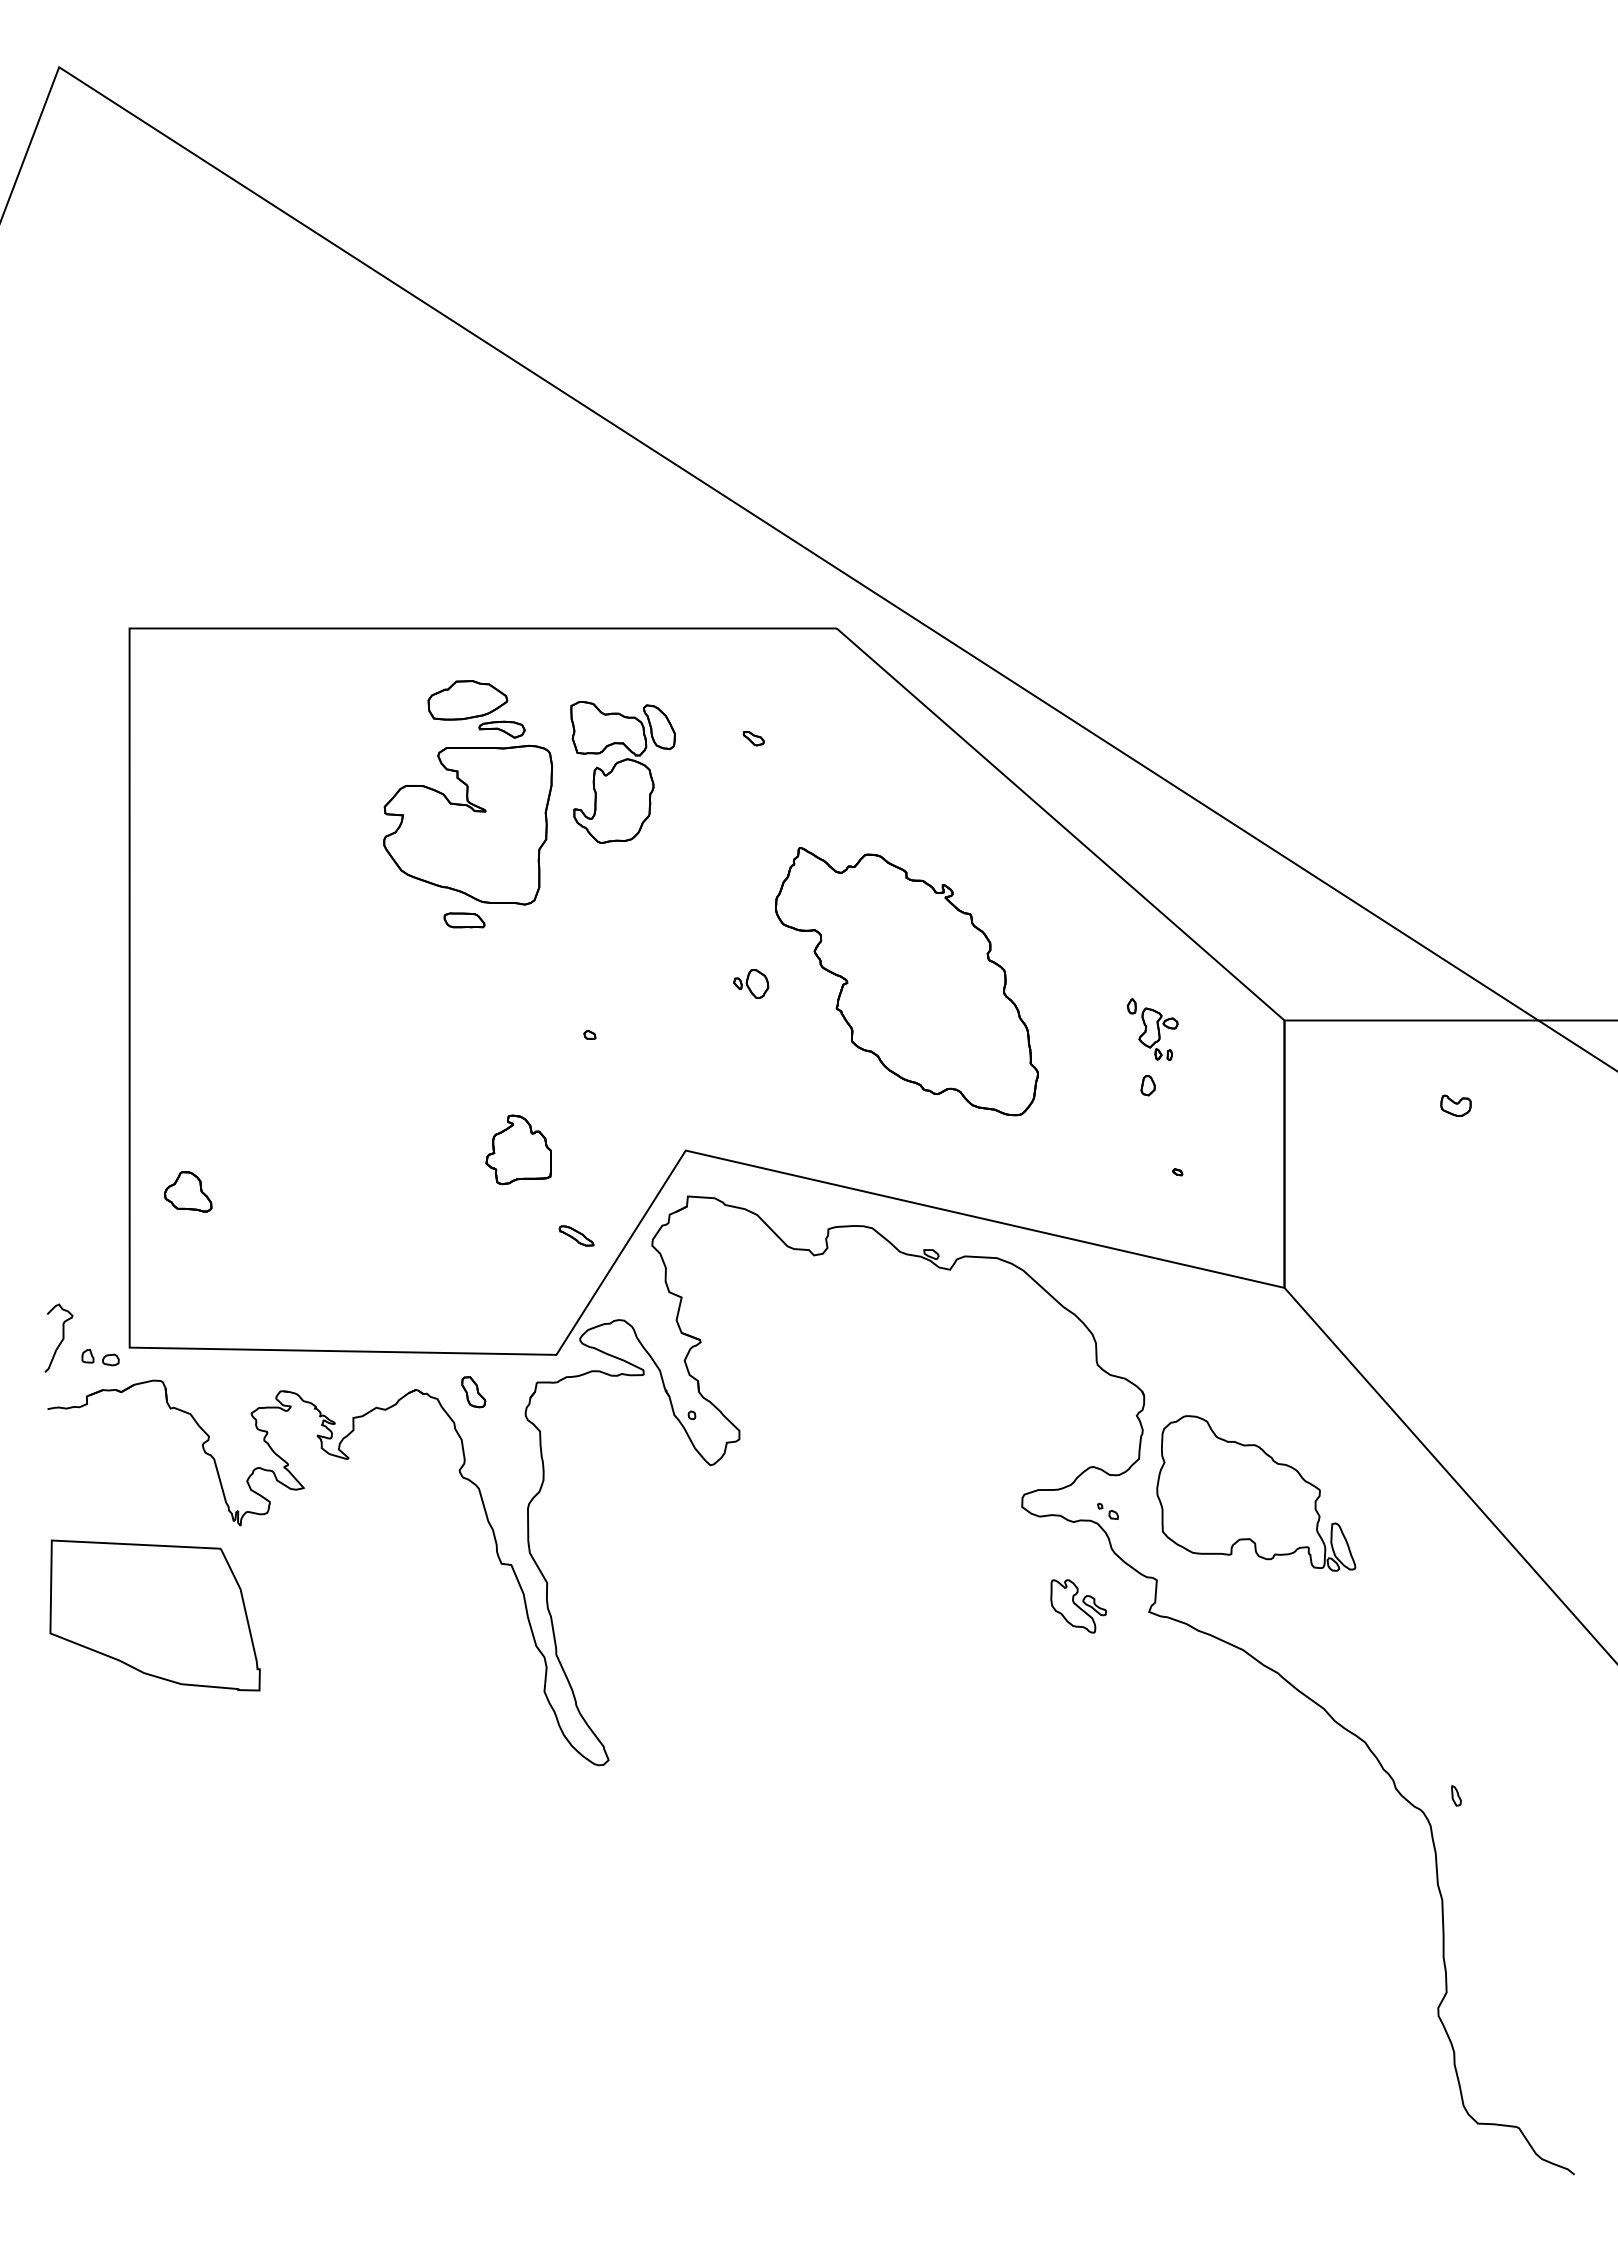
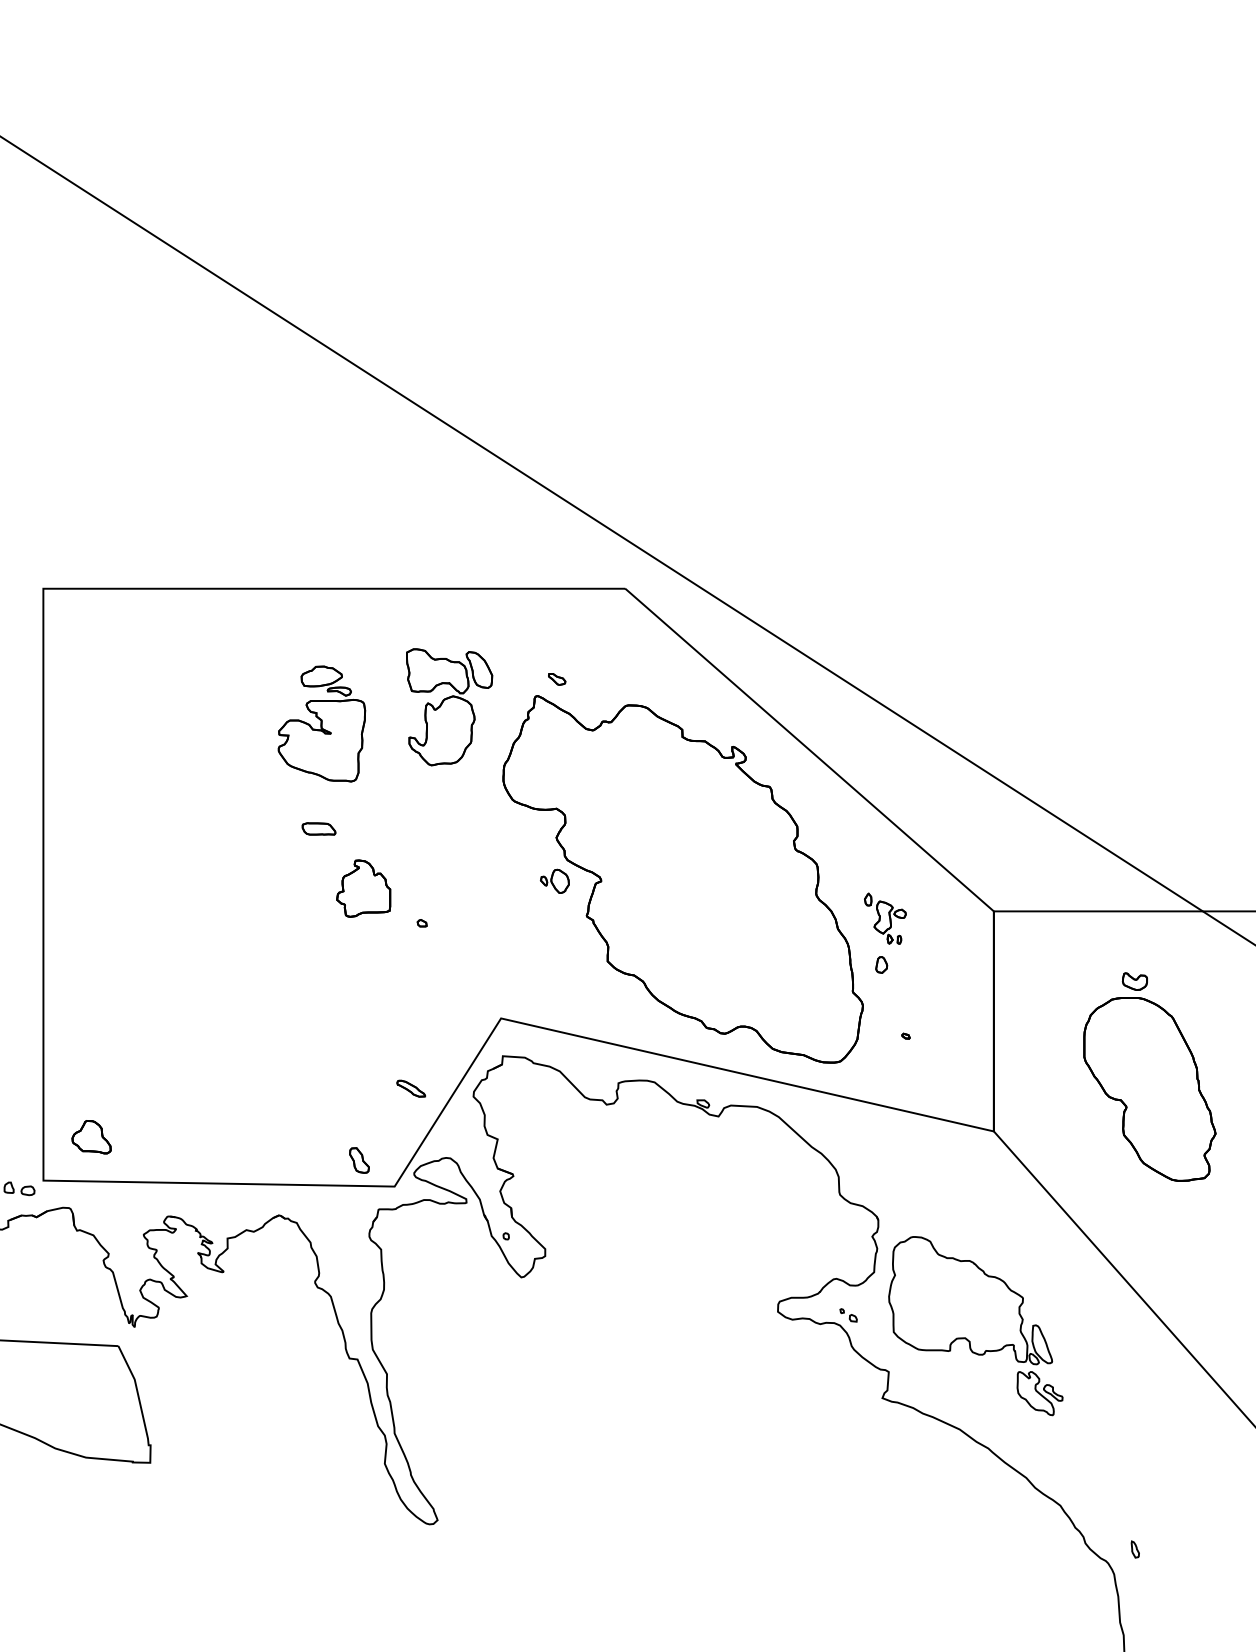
part: (467, 792) -> (321, 723), size x0.62
part: (906, 981) -> (682, 879), size x1.67
part: (518, 1149) -> (363, 888), moved
part: (188, 1191) -> (91, 1136), moved
part: (1473, 1236) -> (1149, 1089), added
part: (473, 1392) -> (359, 1160), moved
part: (1078, 1606) -> (1039, 1393), moved

